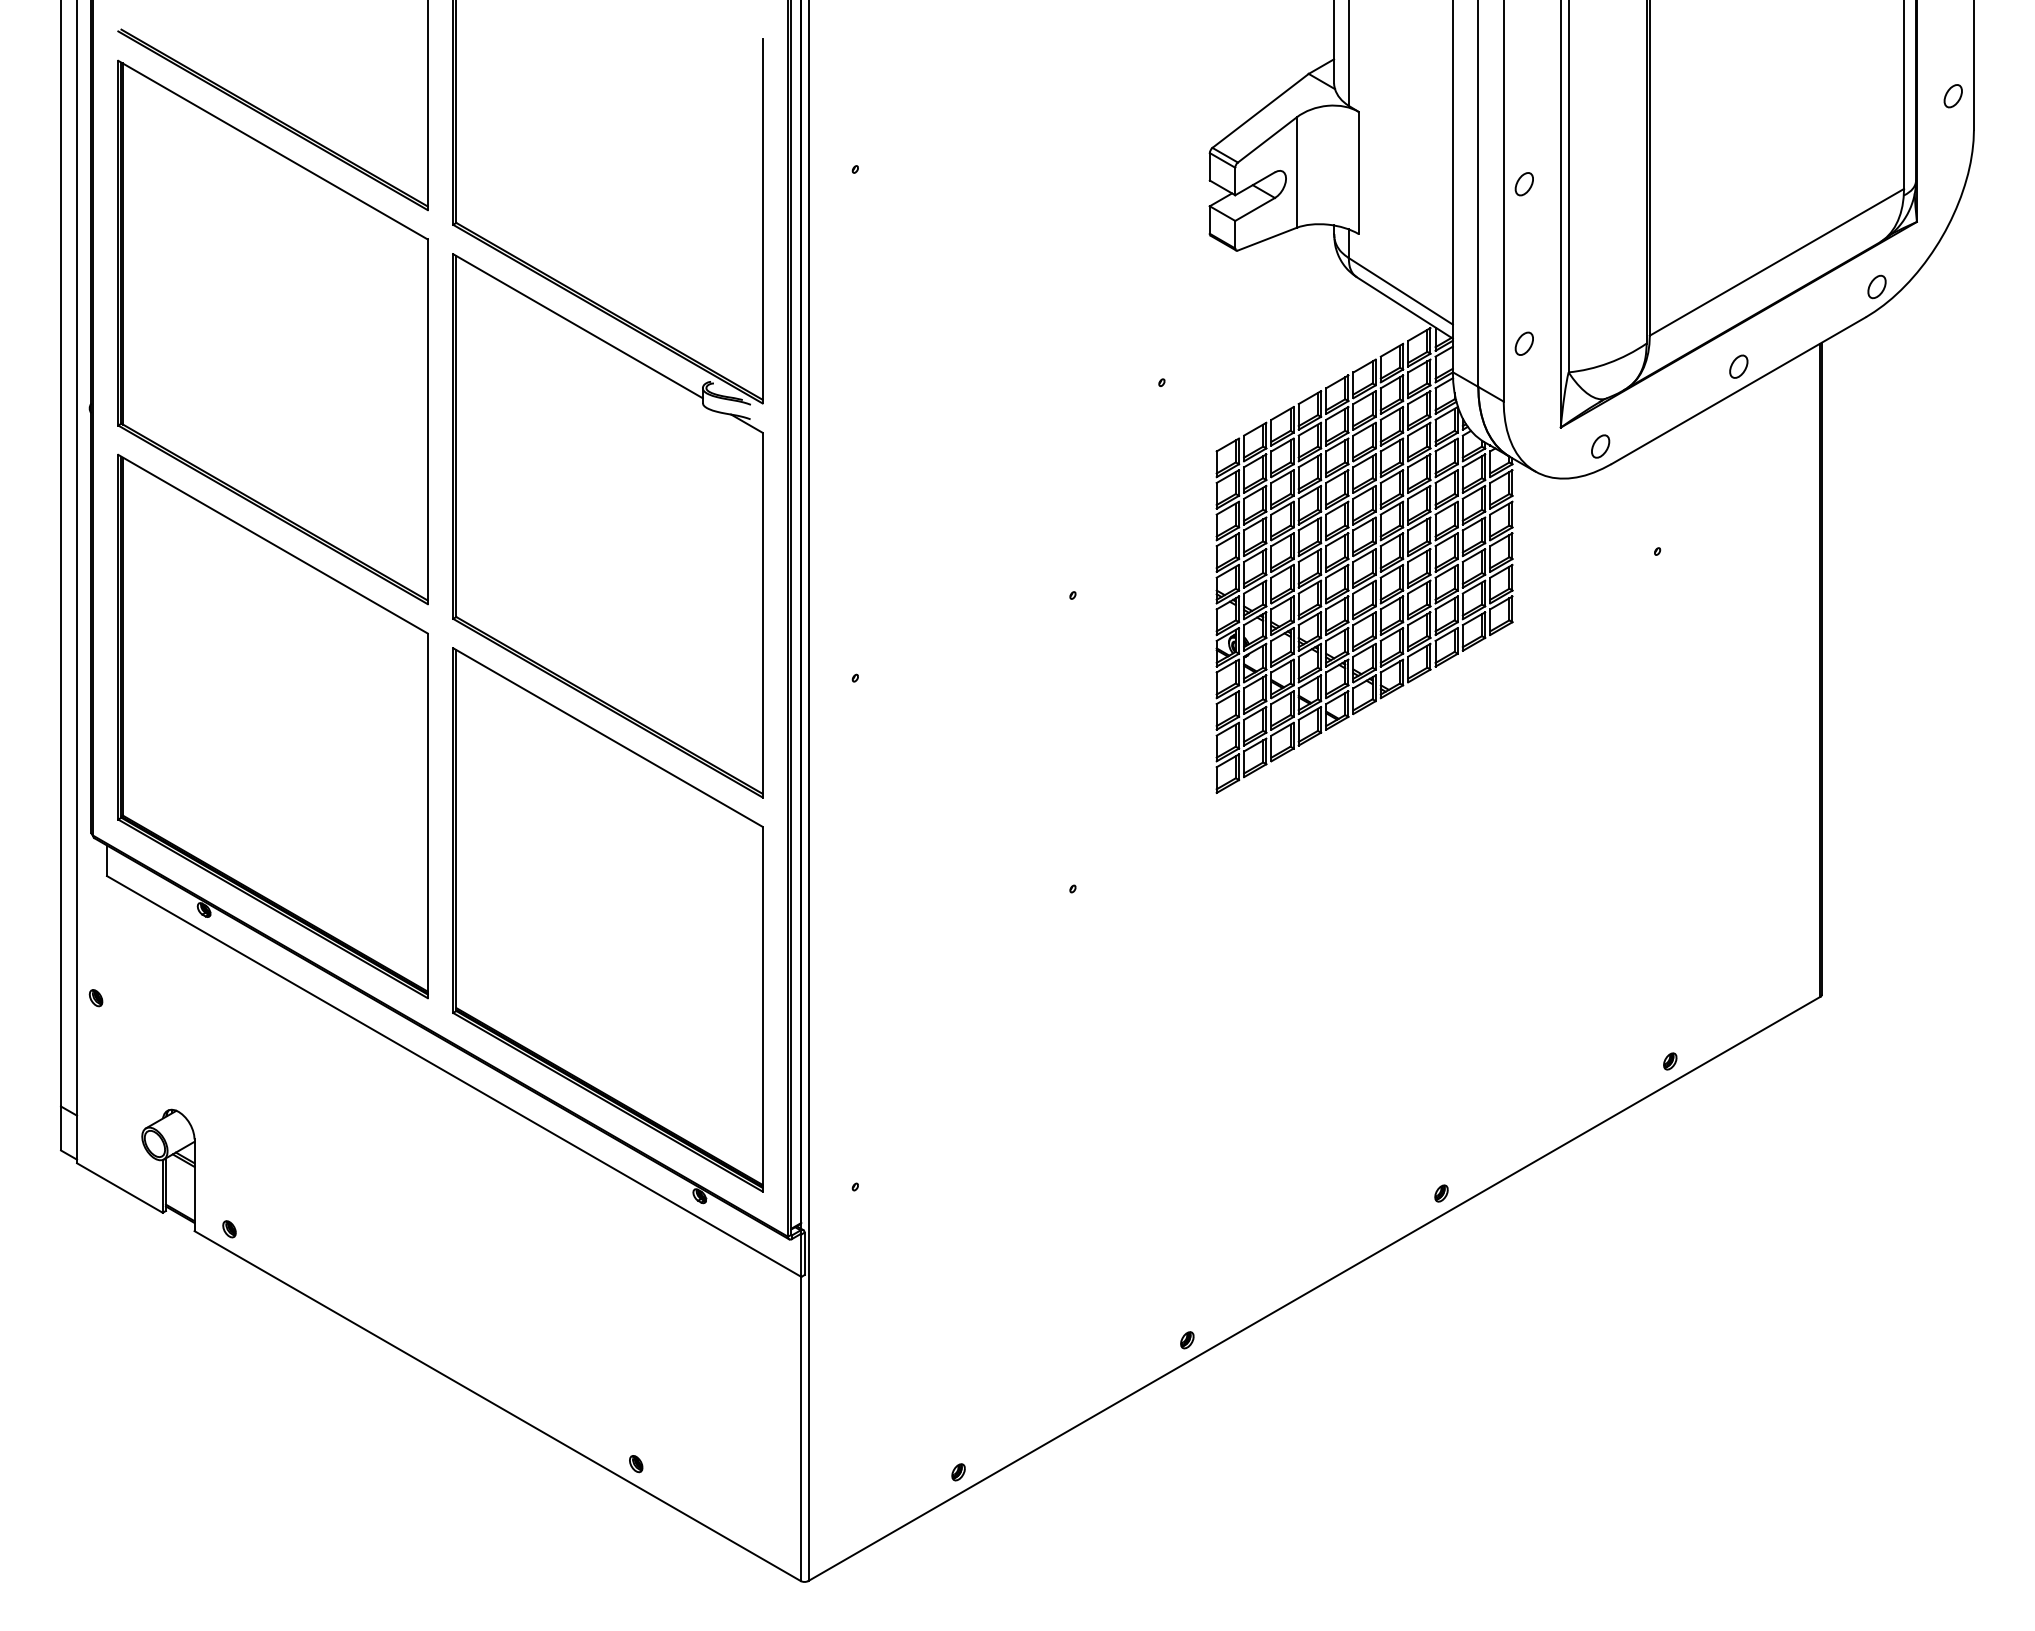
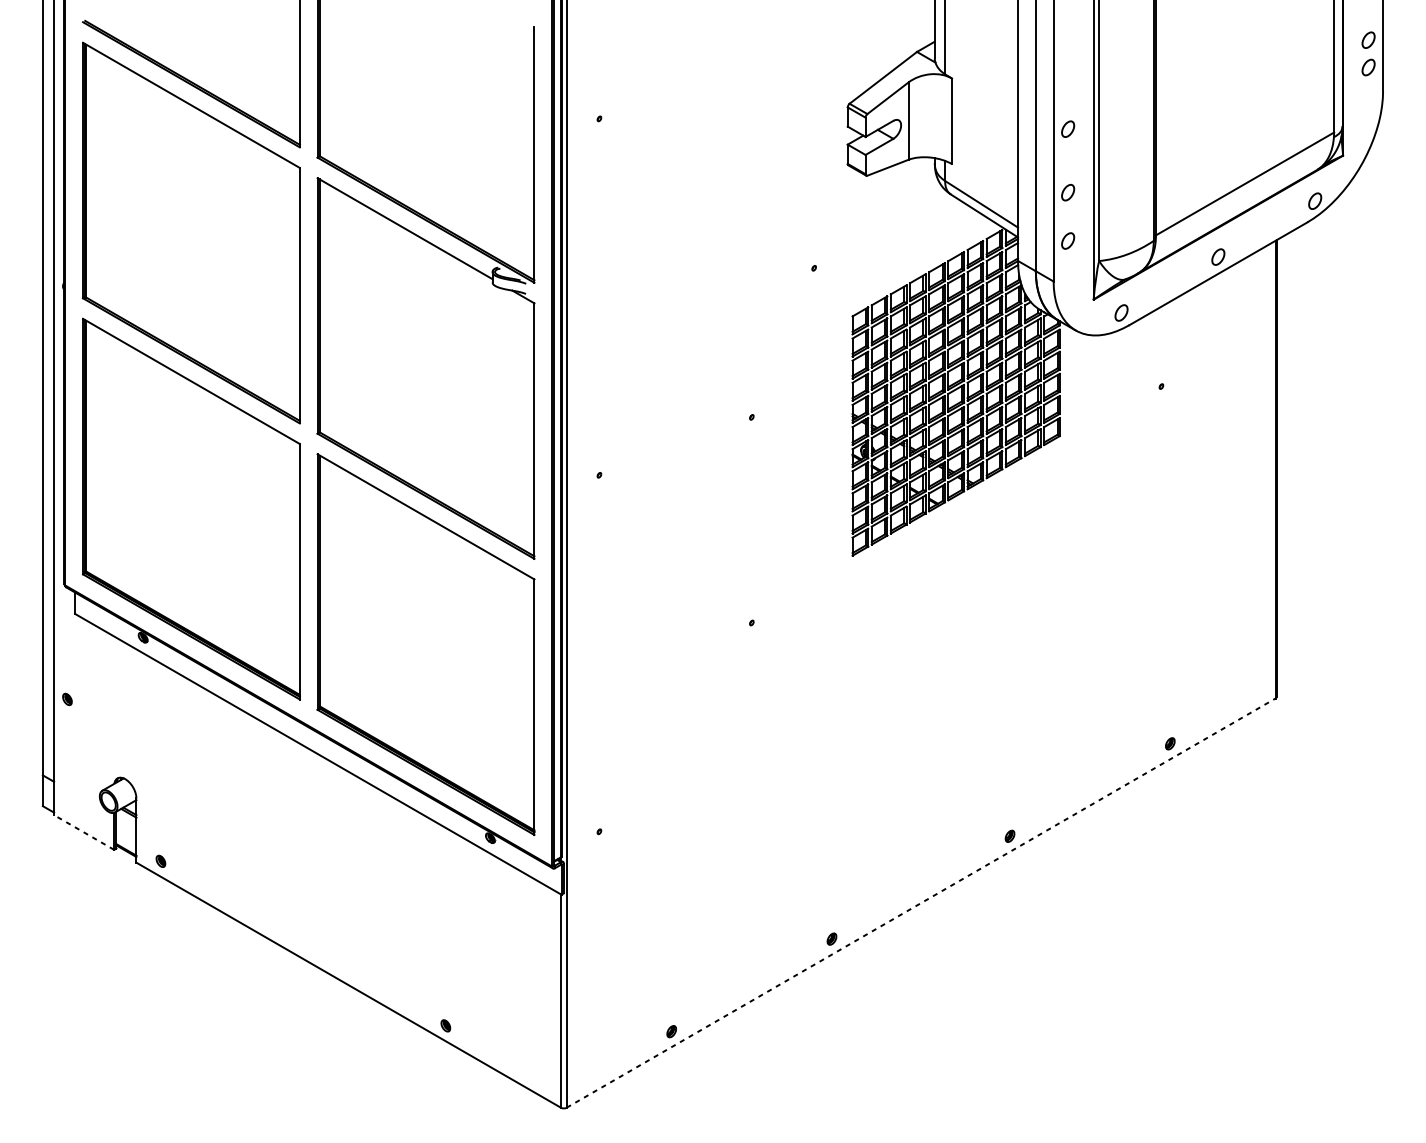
part: (1952, 57) -> (1368, 40), added
part: (1523, 274) -> (1067, 192), added
line: (119, 1188) -> (83, 832), solid -> dashed
line: (1314, 1288) -> (921, 902), solid -> dashed

